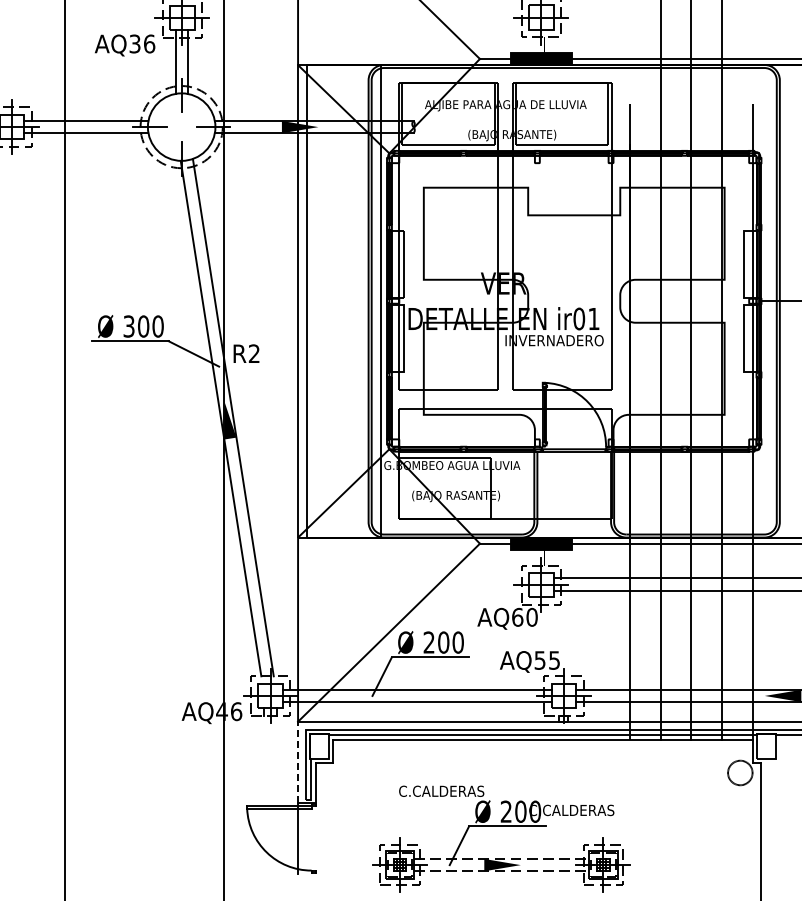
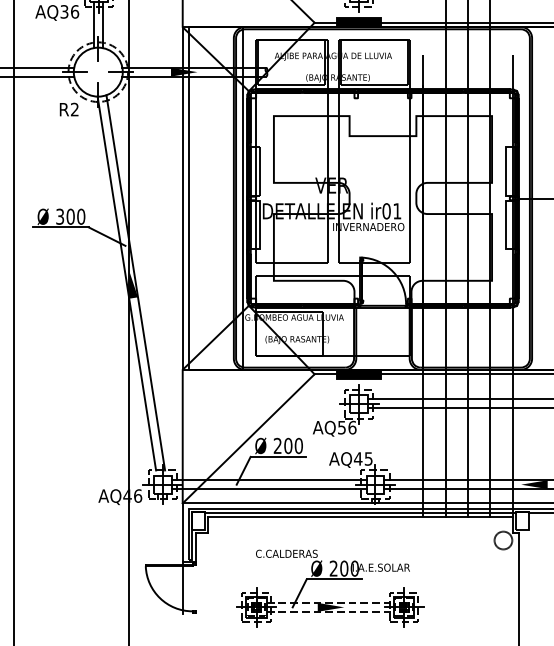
text: (246, 353) -> (69, 109), moved
text: (524, 616) -> (346, 427), AQ60 -> AQ56
text: (540, 660) -> (358, 458), AQ55 -> AQ45
line: (298, 762) -> (183, 532), dashed -> solid
text: (571, 810) -> (381, 567), C.CALDERAS -> I.A.E.SOLAR

